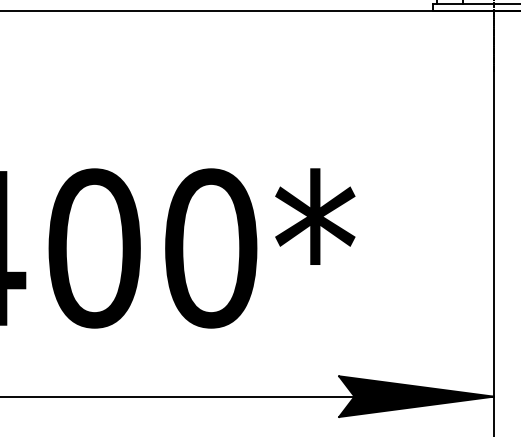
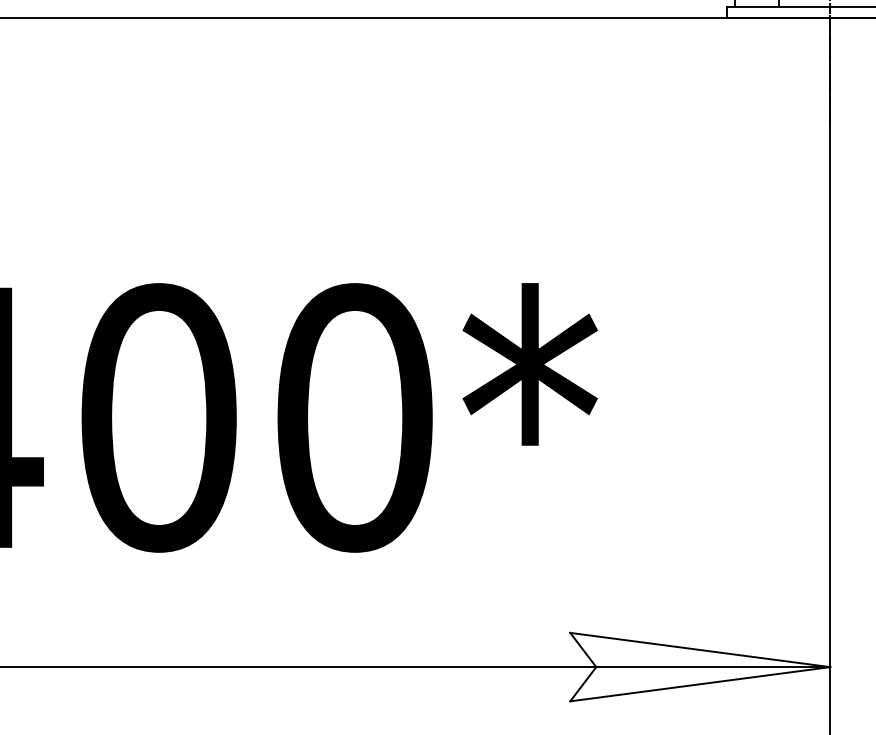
fill: (416, 396) -> (700, 666), removed

